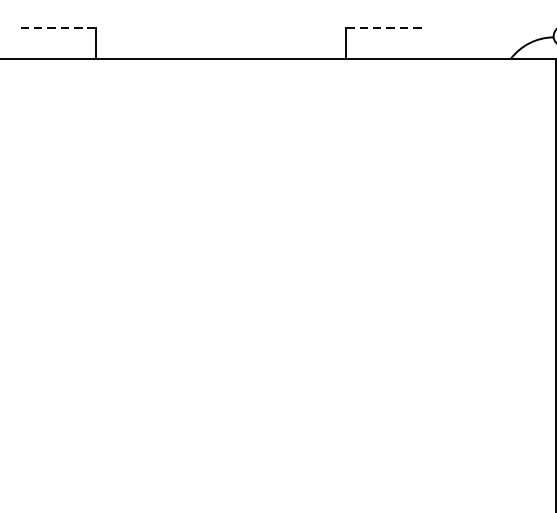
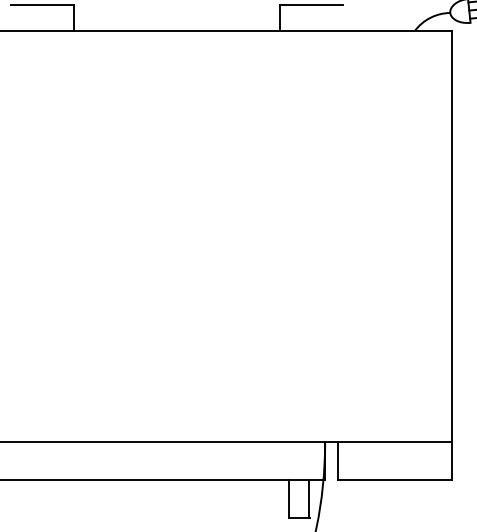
line: (57, 28) -> (42, 5), dashed -> solid
line: (384, 28) -> (311, 5), dashed -> solid

